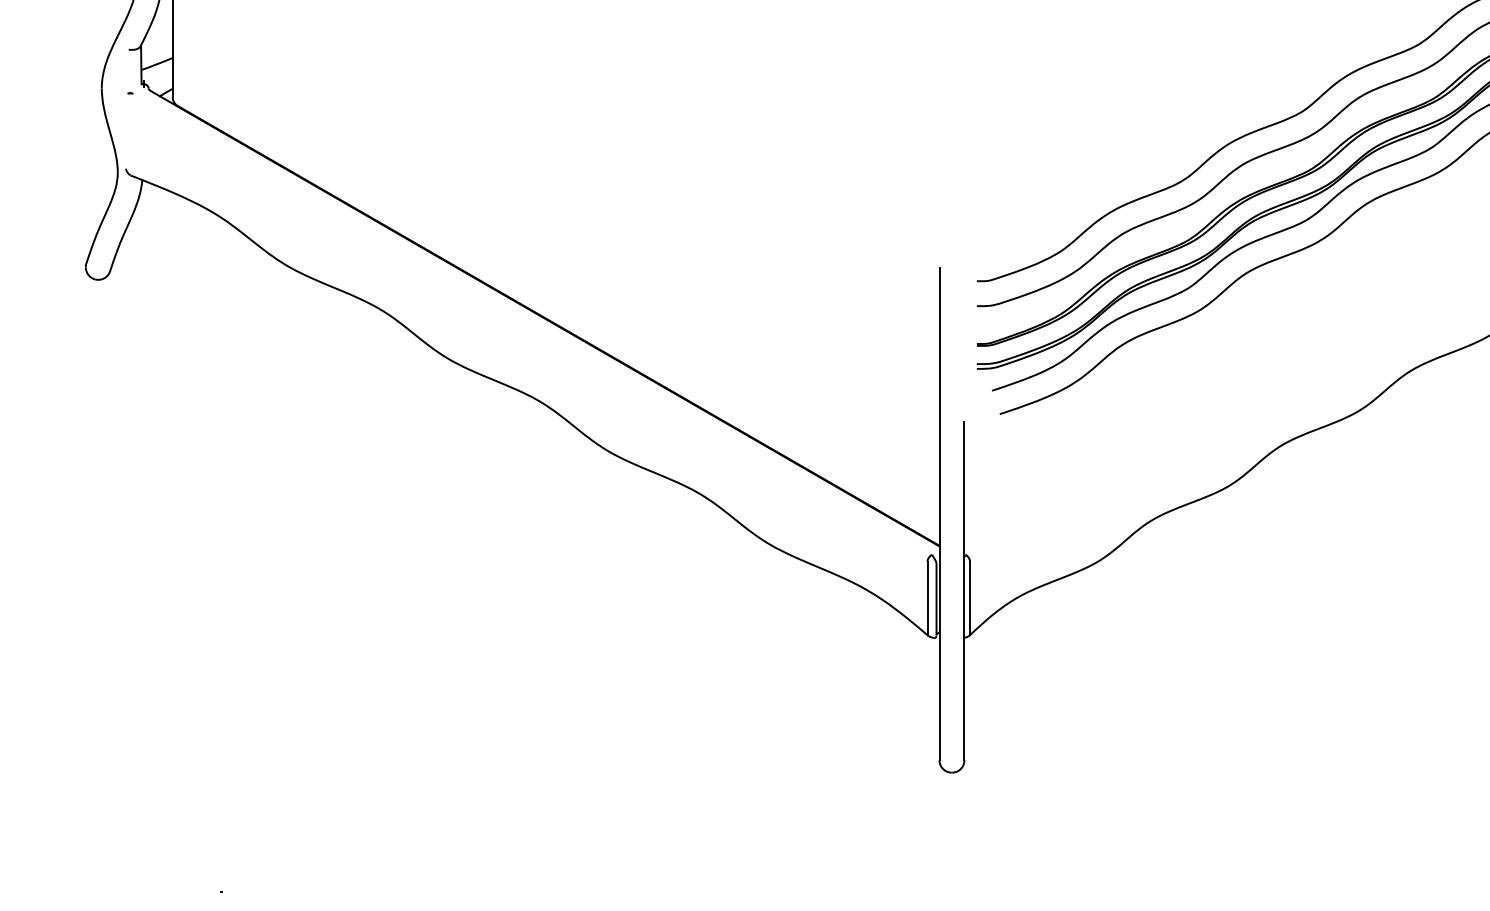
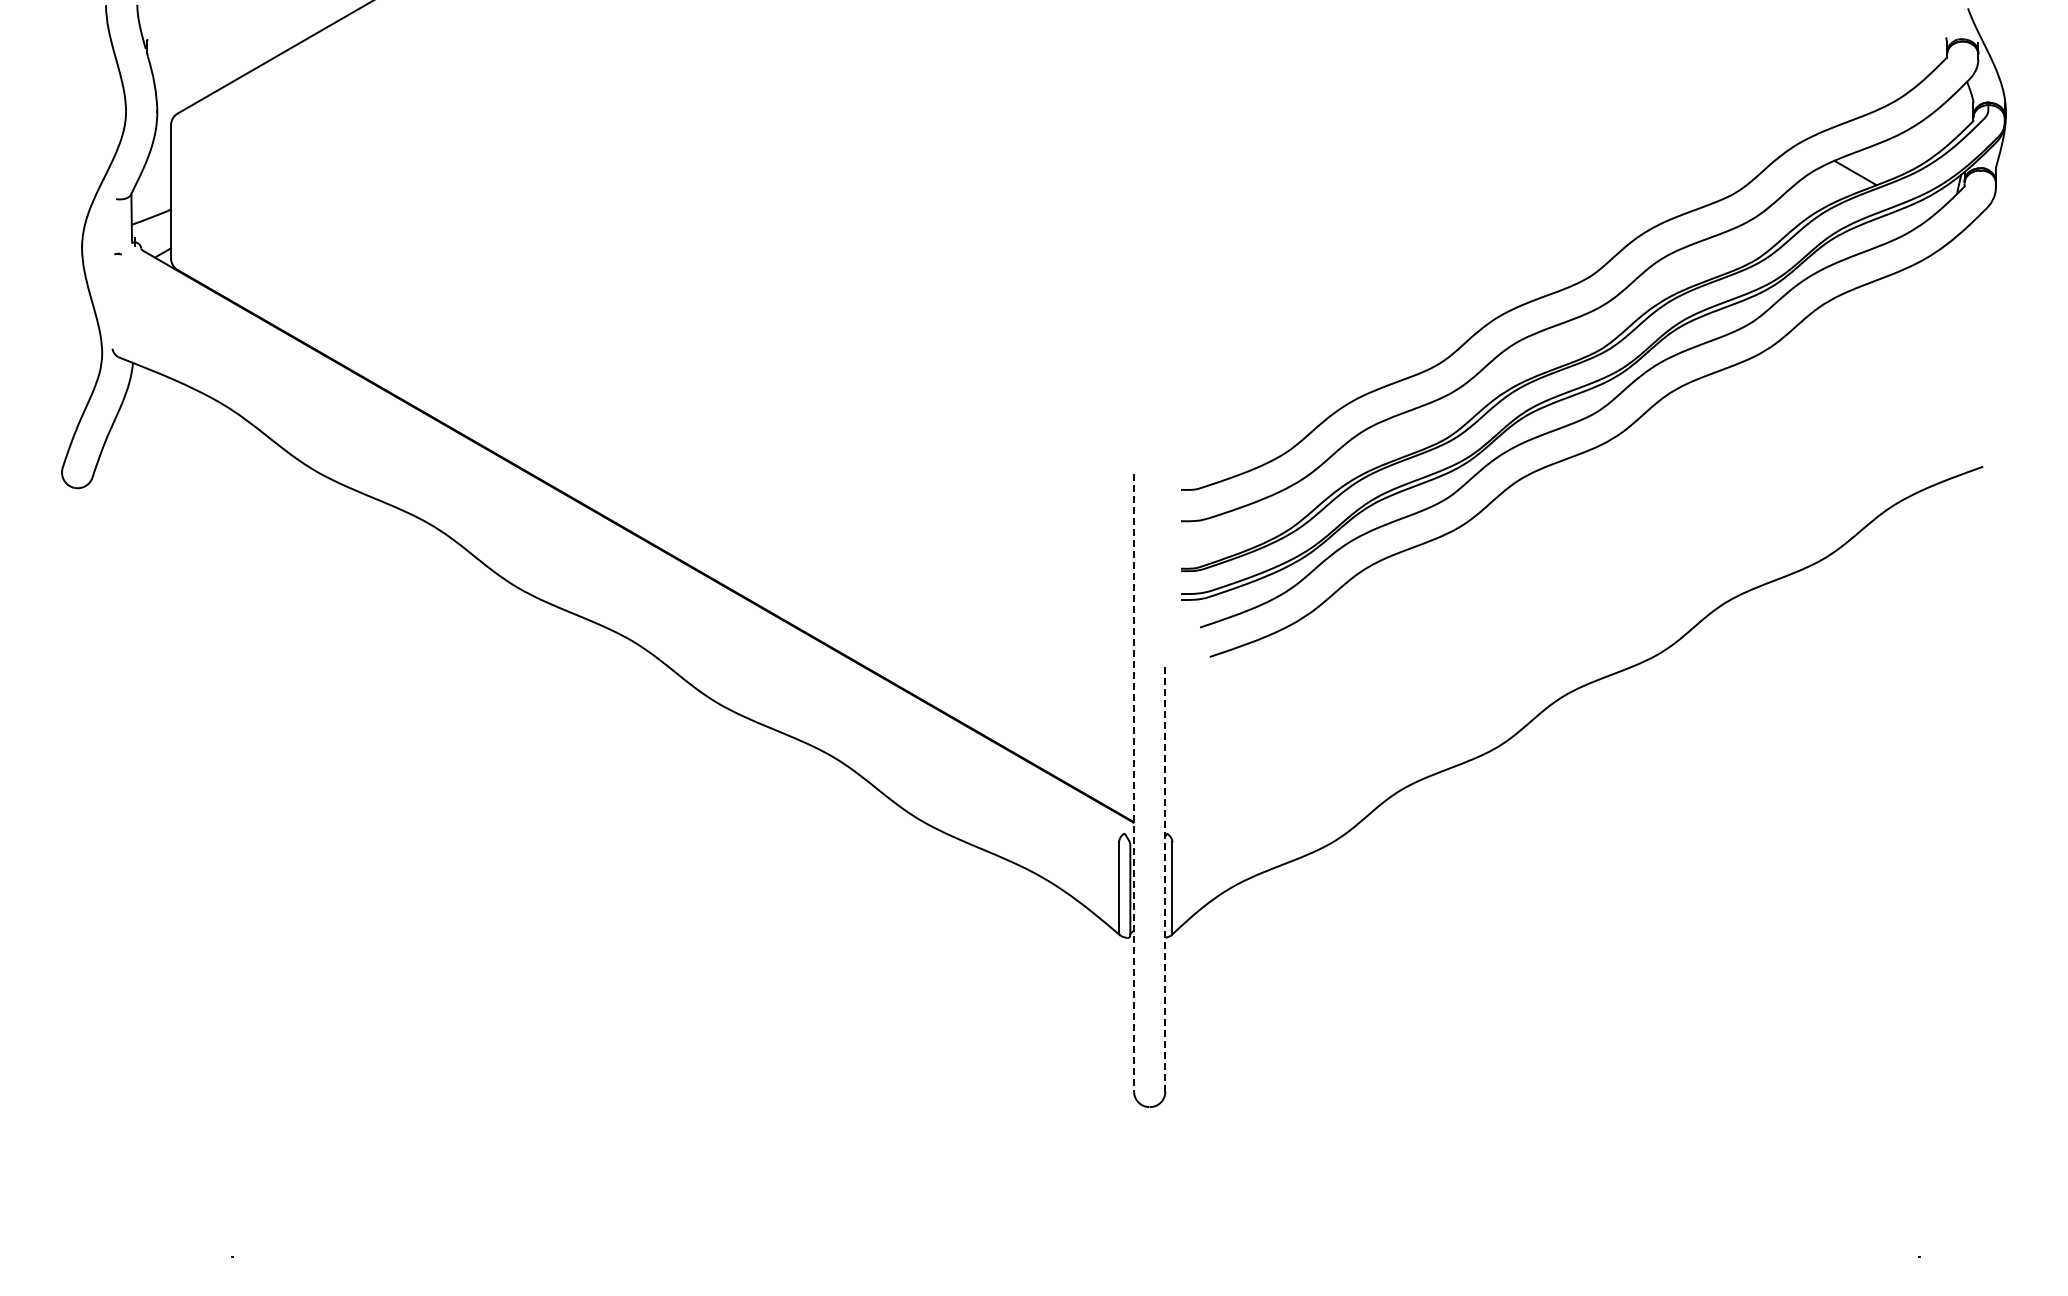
line: (939, 514) -> (1134, 782), solid -> dashed
line: (964, 590) -> (1165, 878), solid -> dashed

